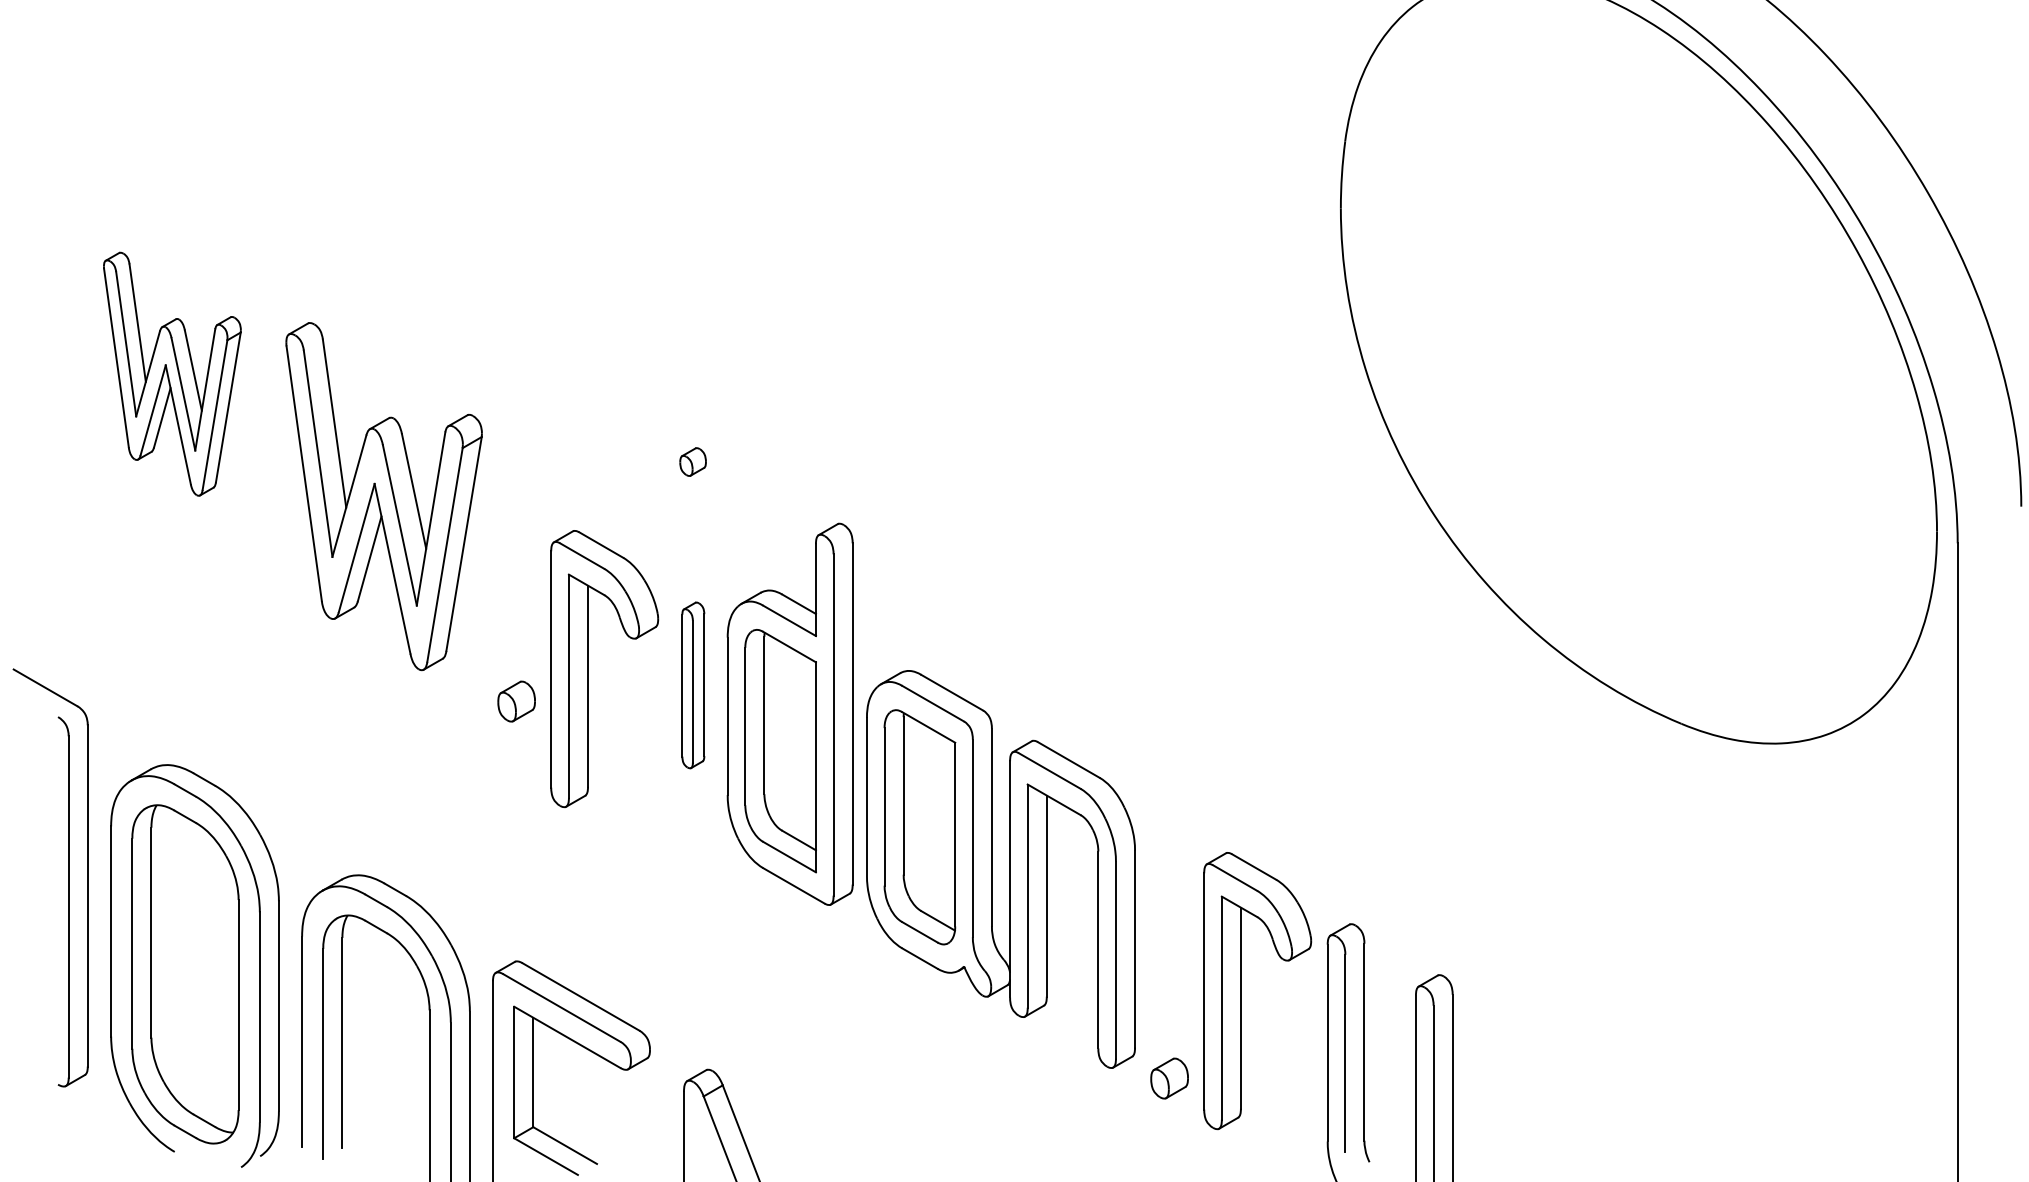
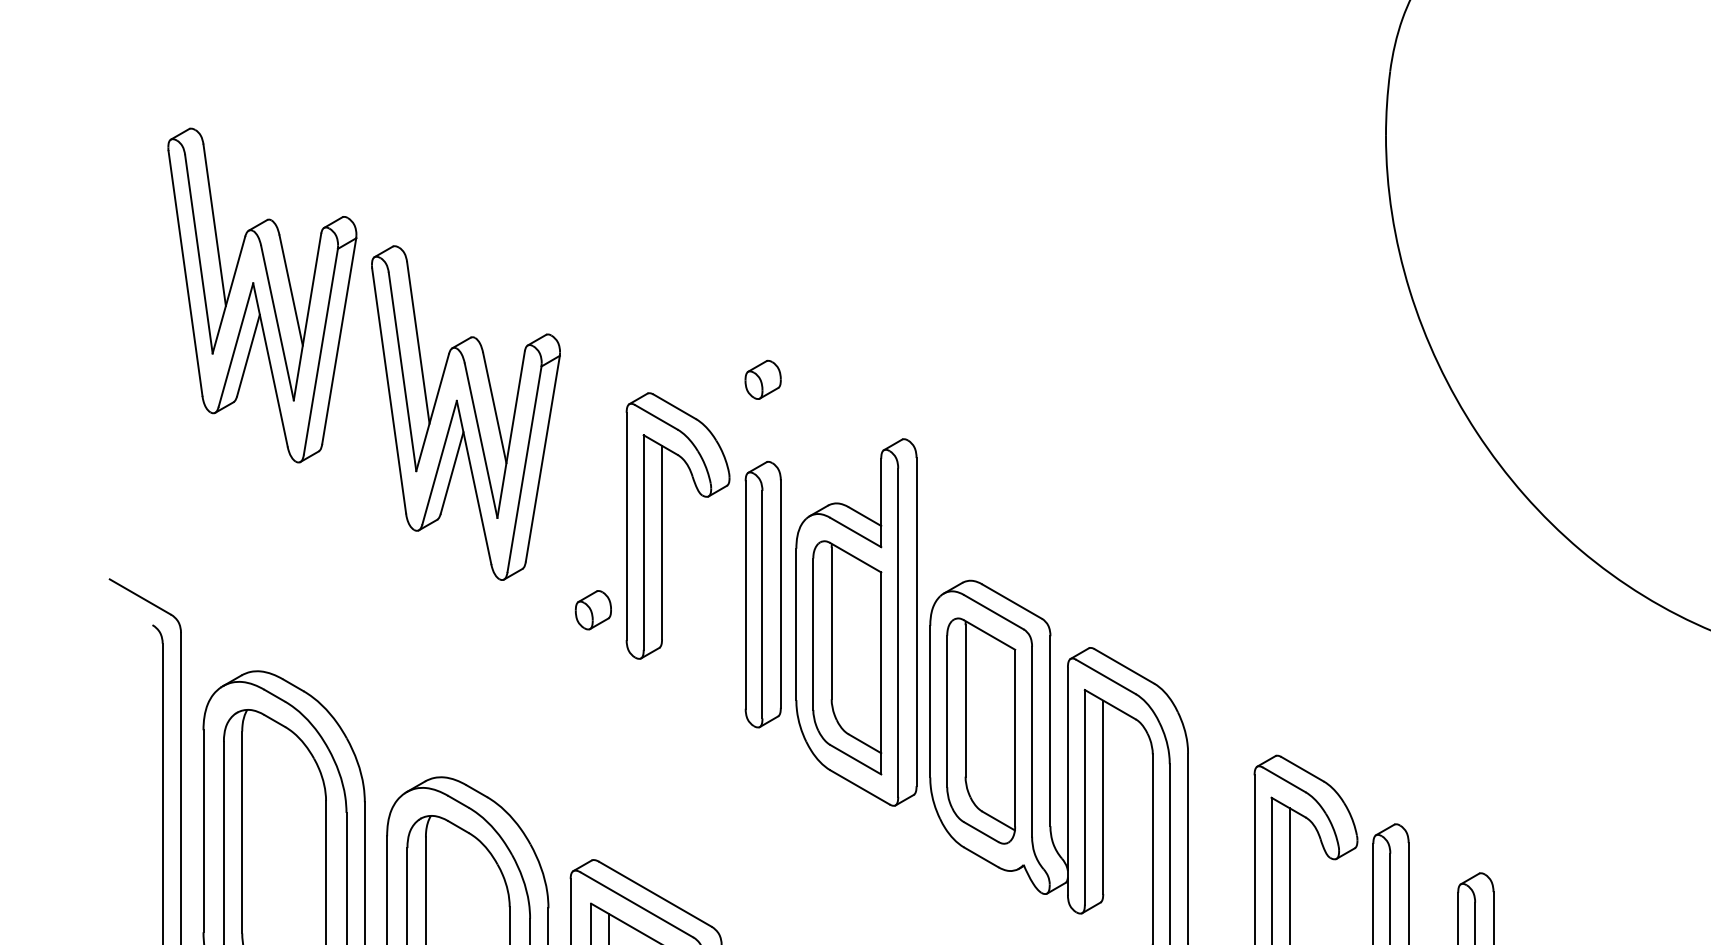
part: (172, 373) -> (262, 294), size x1.43
part: (692, 461) -> (762, 379), size x1.43
part: (588, 669) -> (662, 526), moved
part: (693, 685) -> (763, 594), size x1.67

